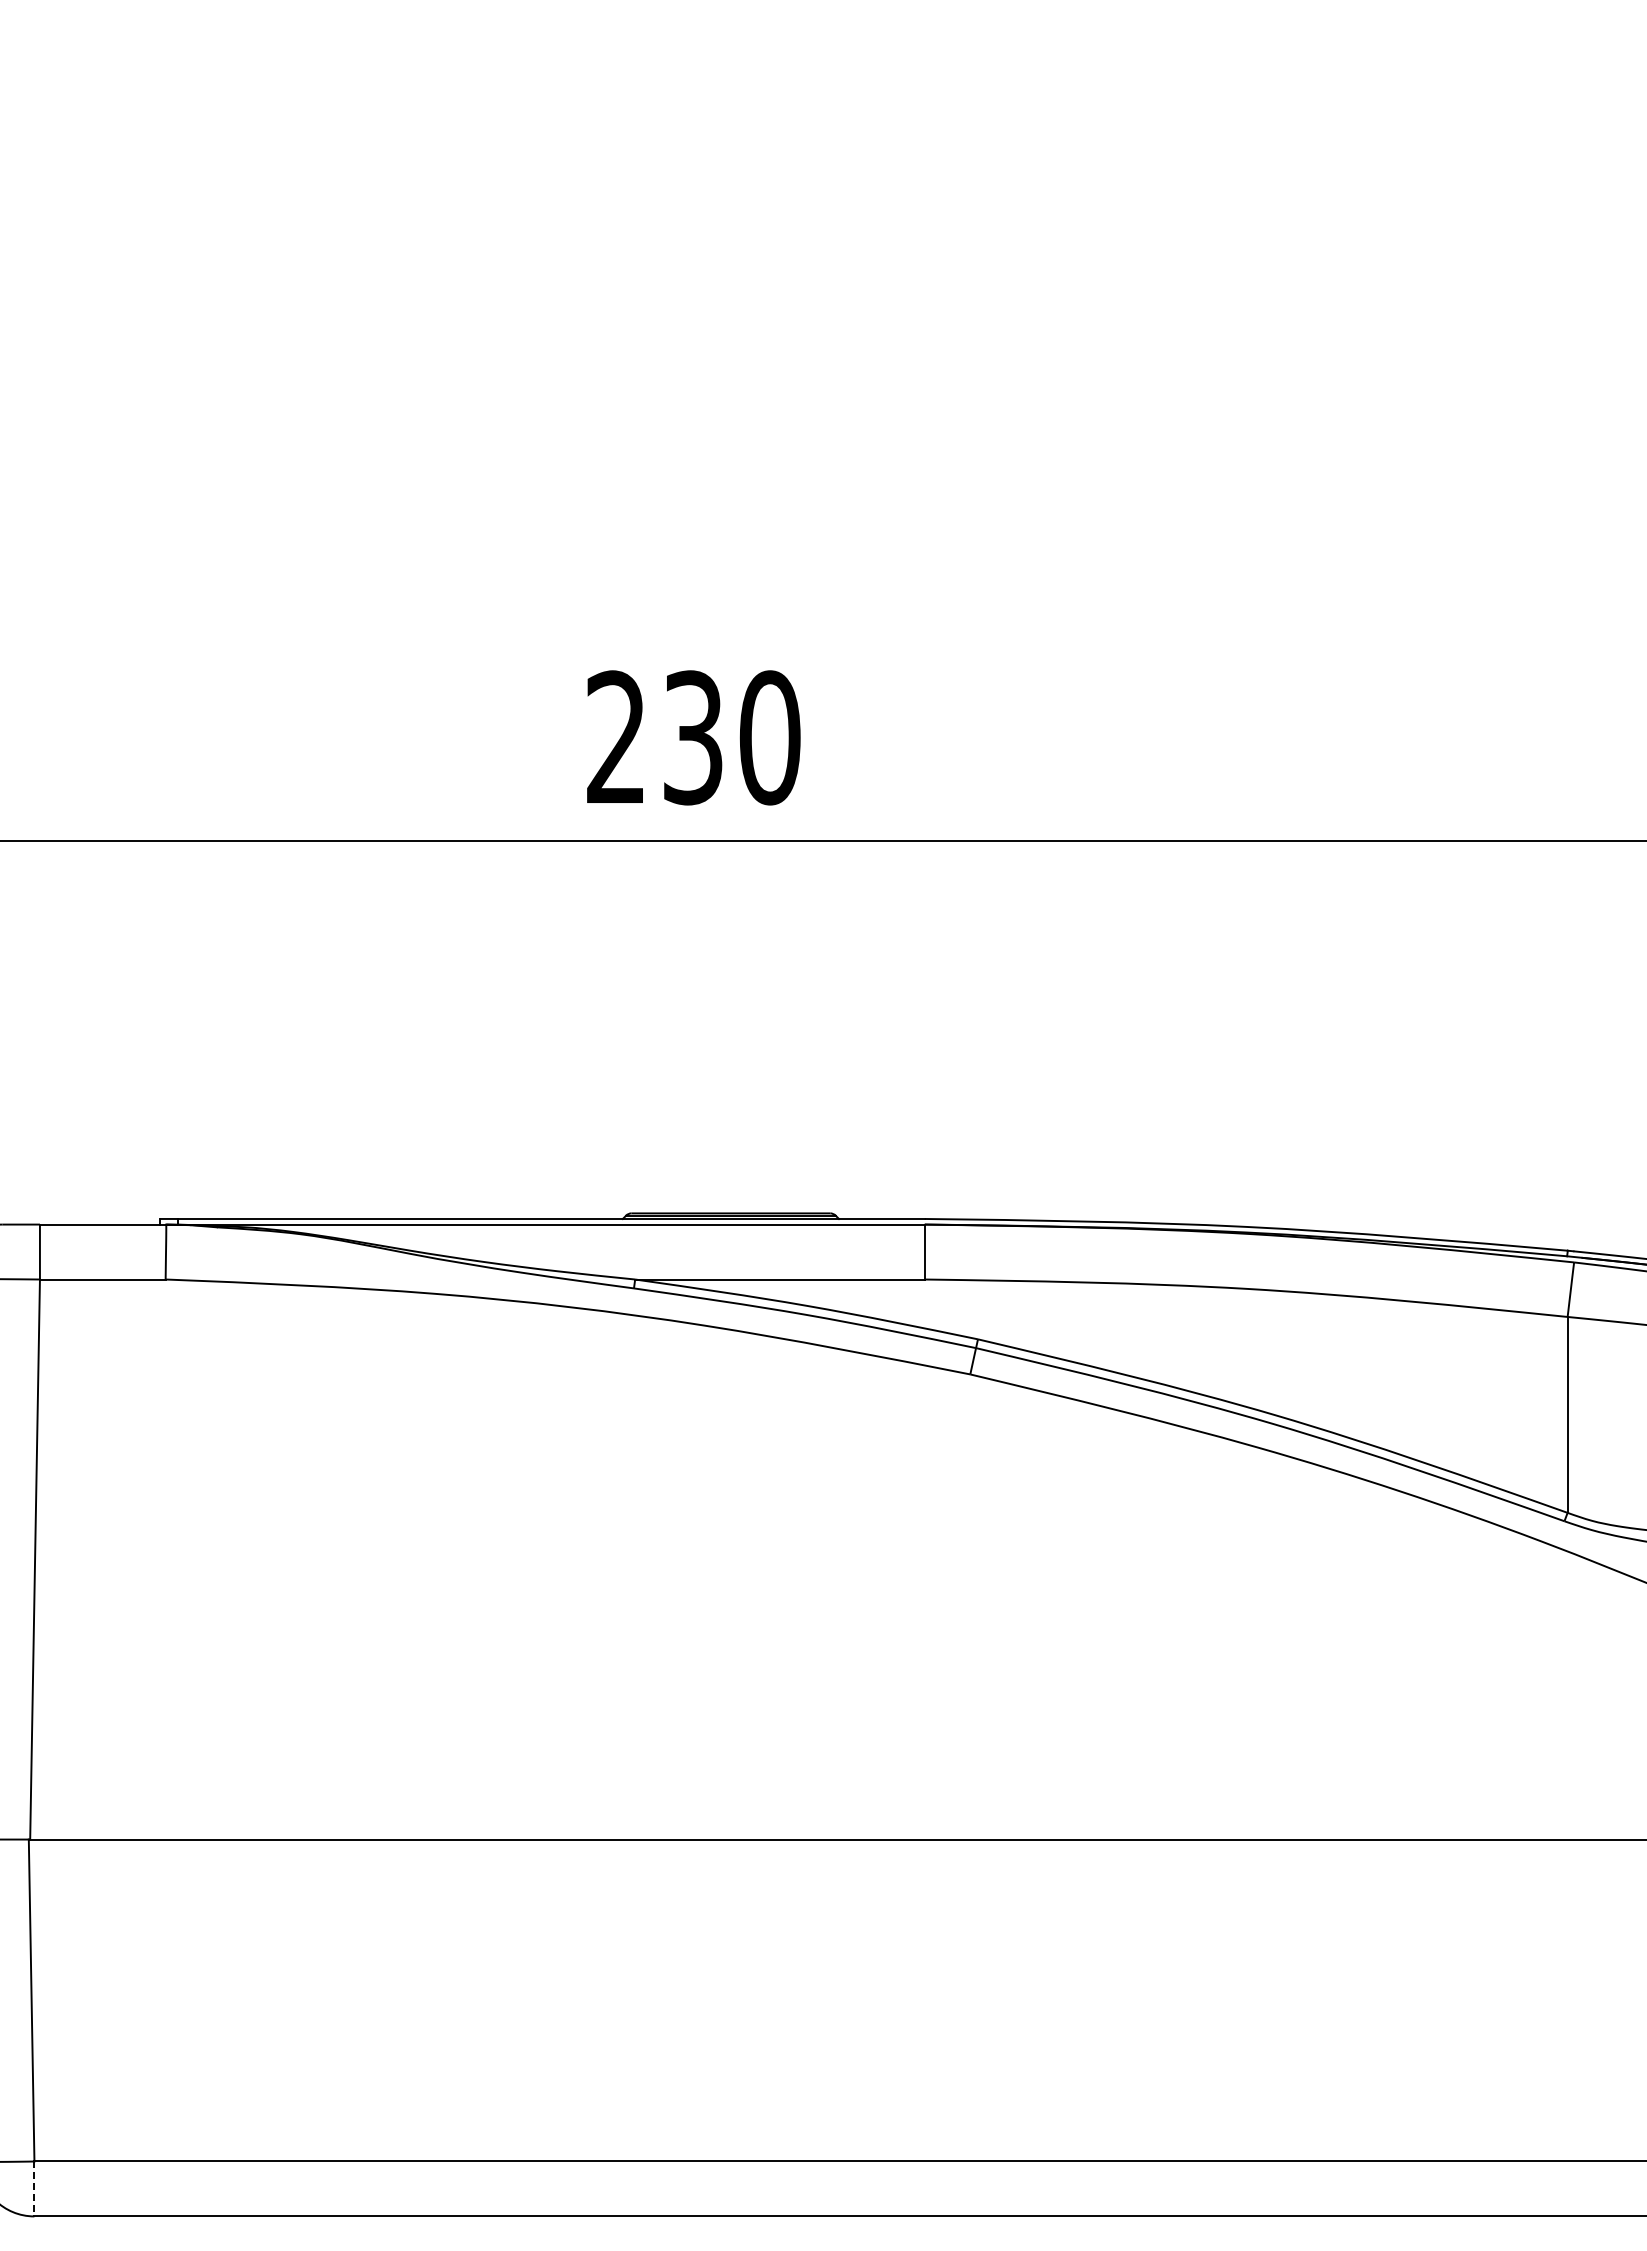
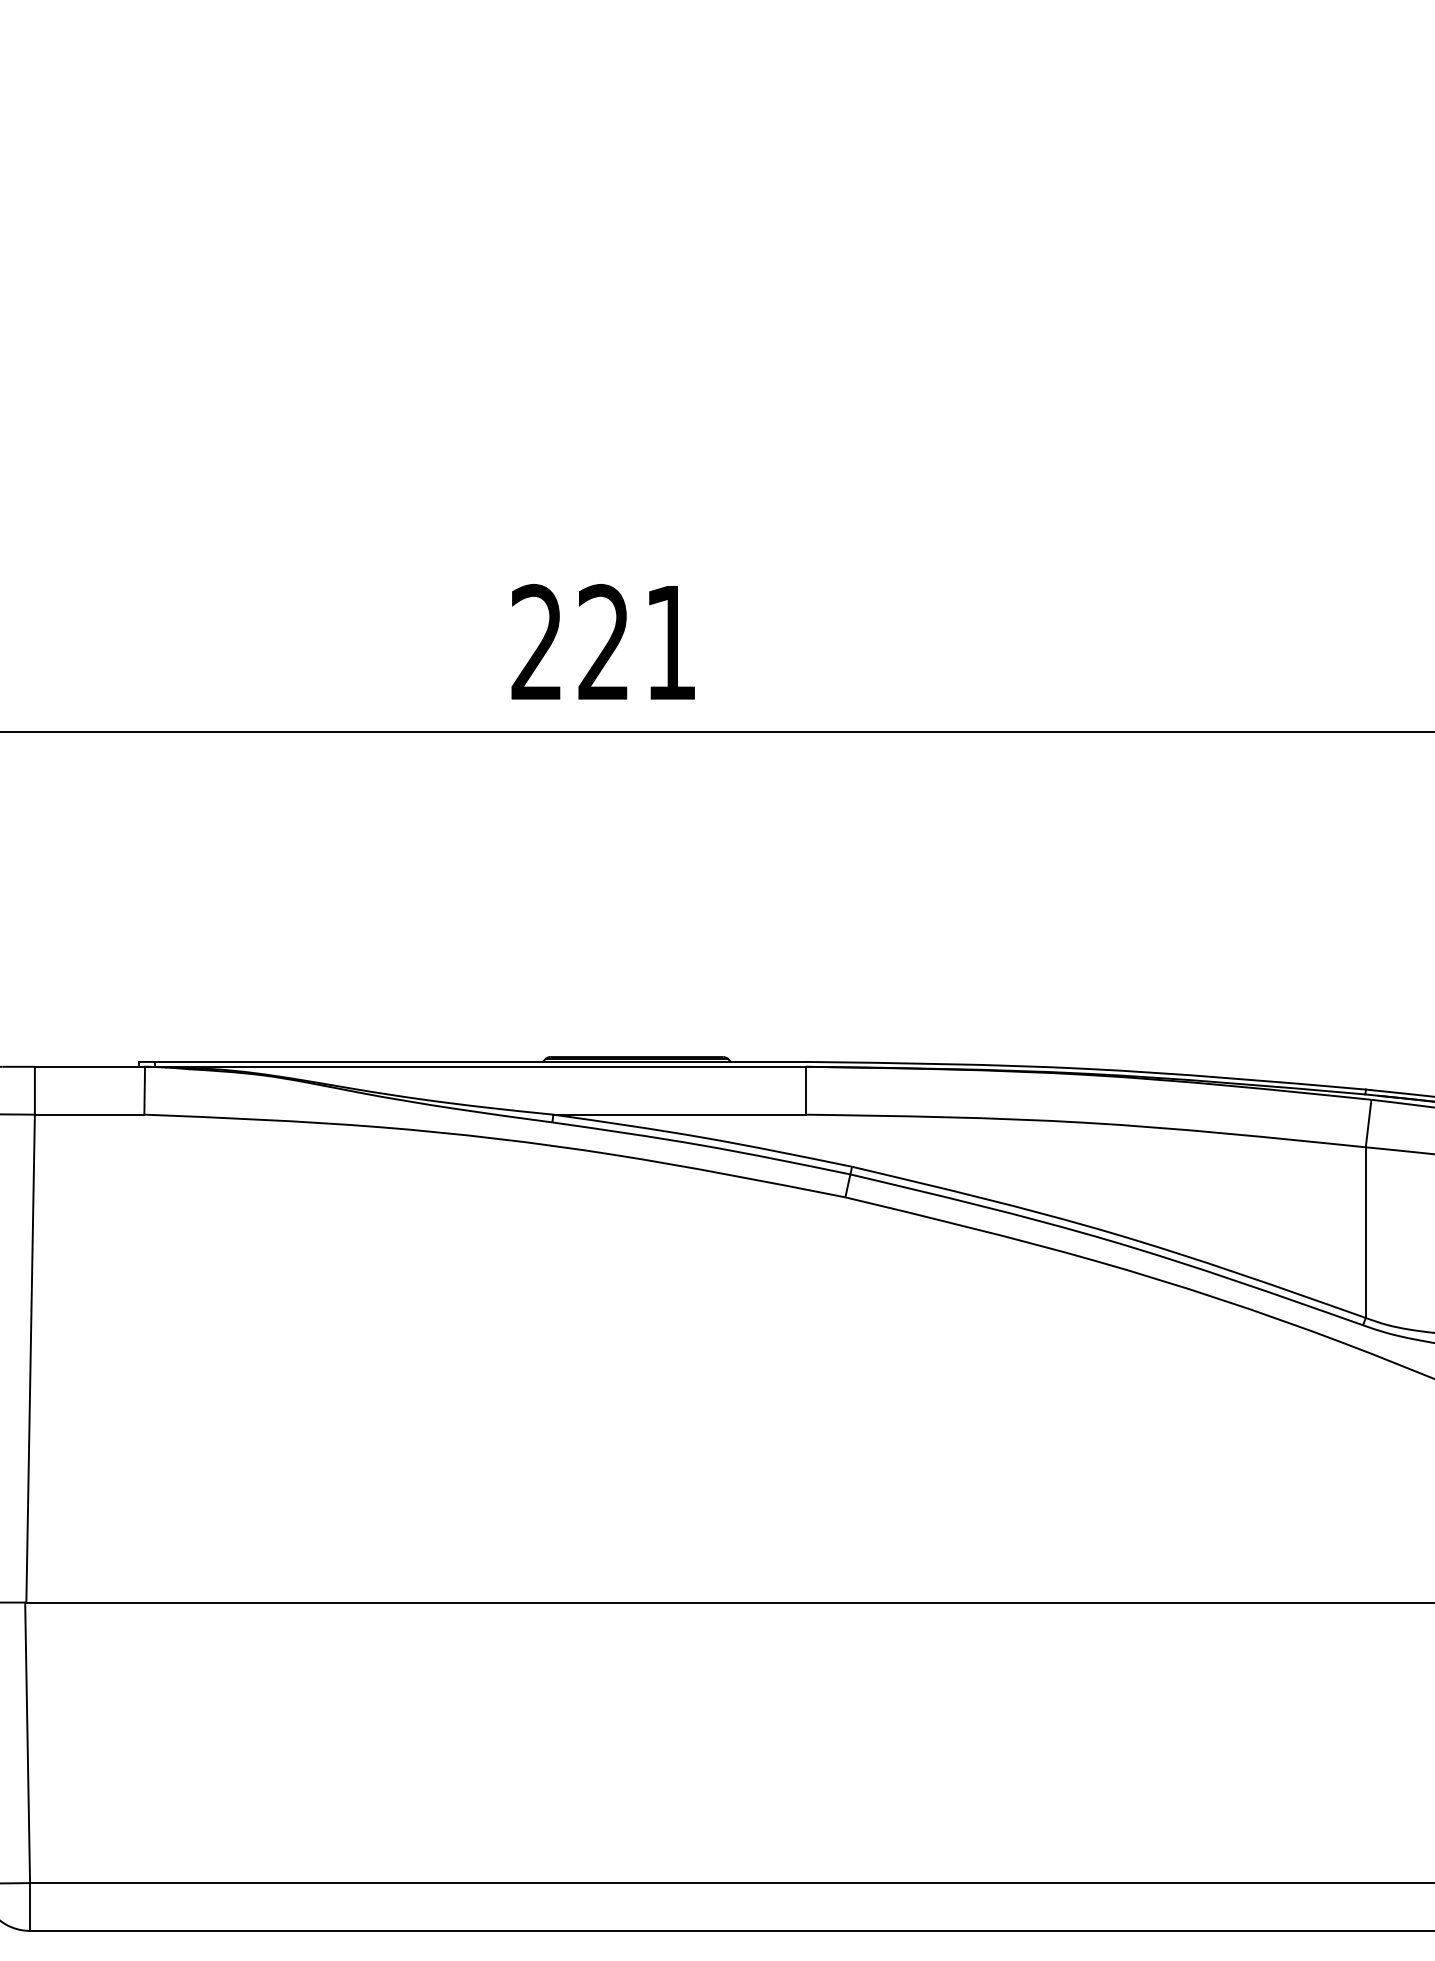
text: (732, 737) -> (638, 642), 230 -> 221
line: (34, 2189) -> (30, 1907), dashed -> solid

